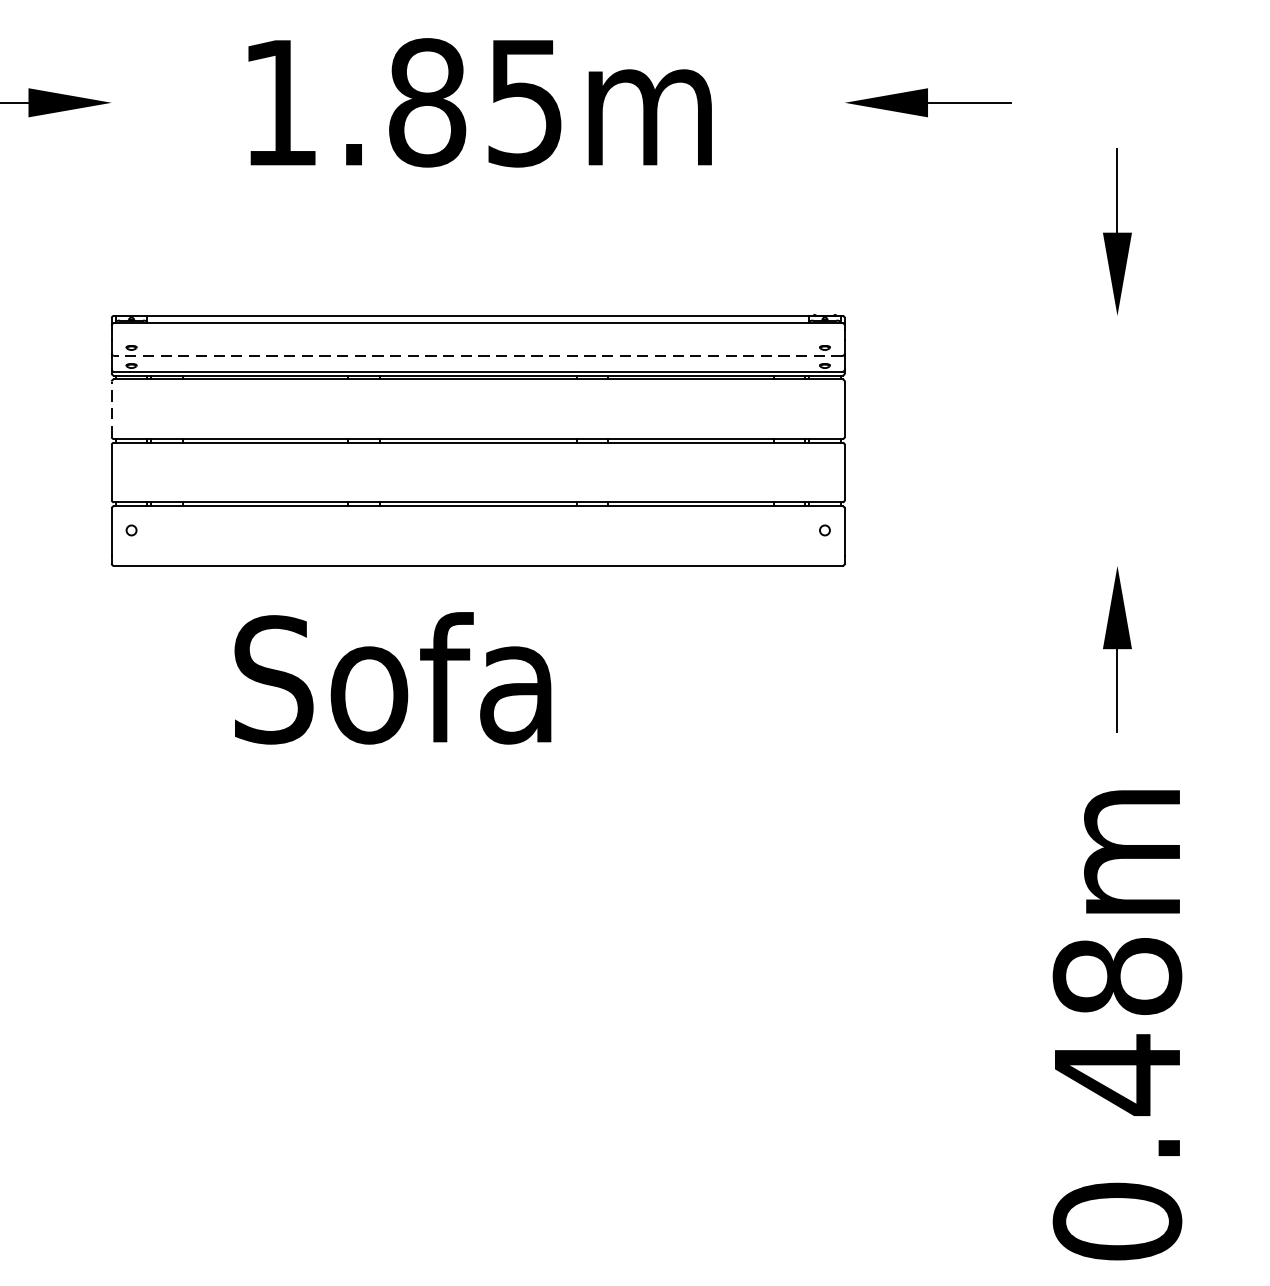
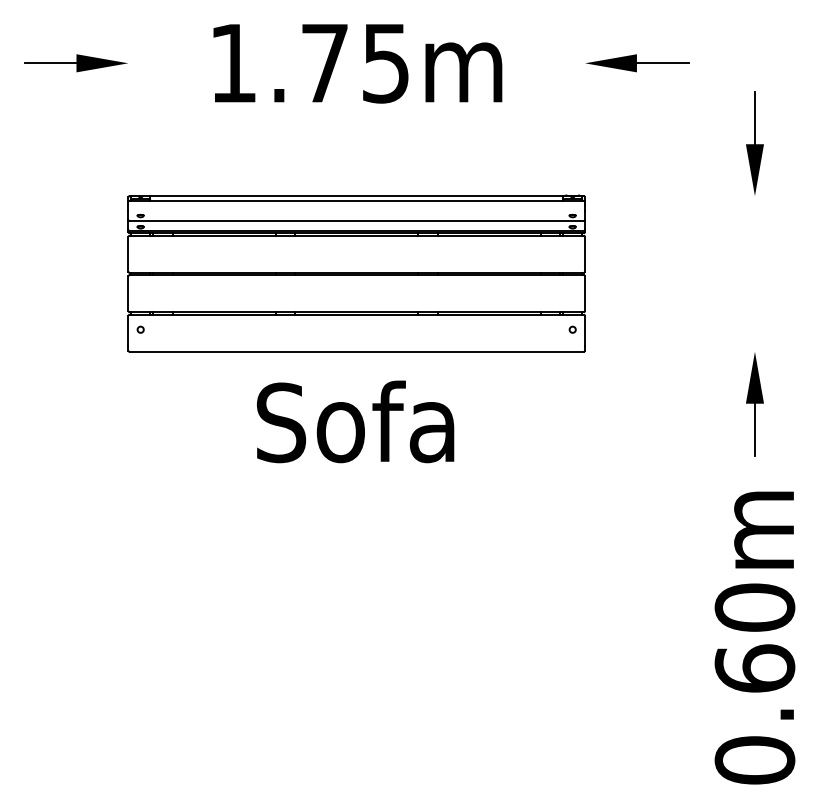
text: (428, 103) -> (325, 63), 1.85m -> 1.75m
line: (477, 355) -> (356, 220), dashed -> solid
line: (111, 408) -> (128, 253), dashed -> solid
text: (392, 677) -> (355, 421), moved
text: (1116, 1025) -> (754, 638), 0.48m -> 0.60m

